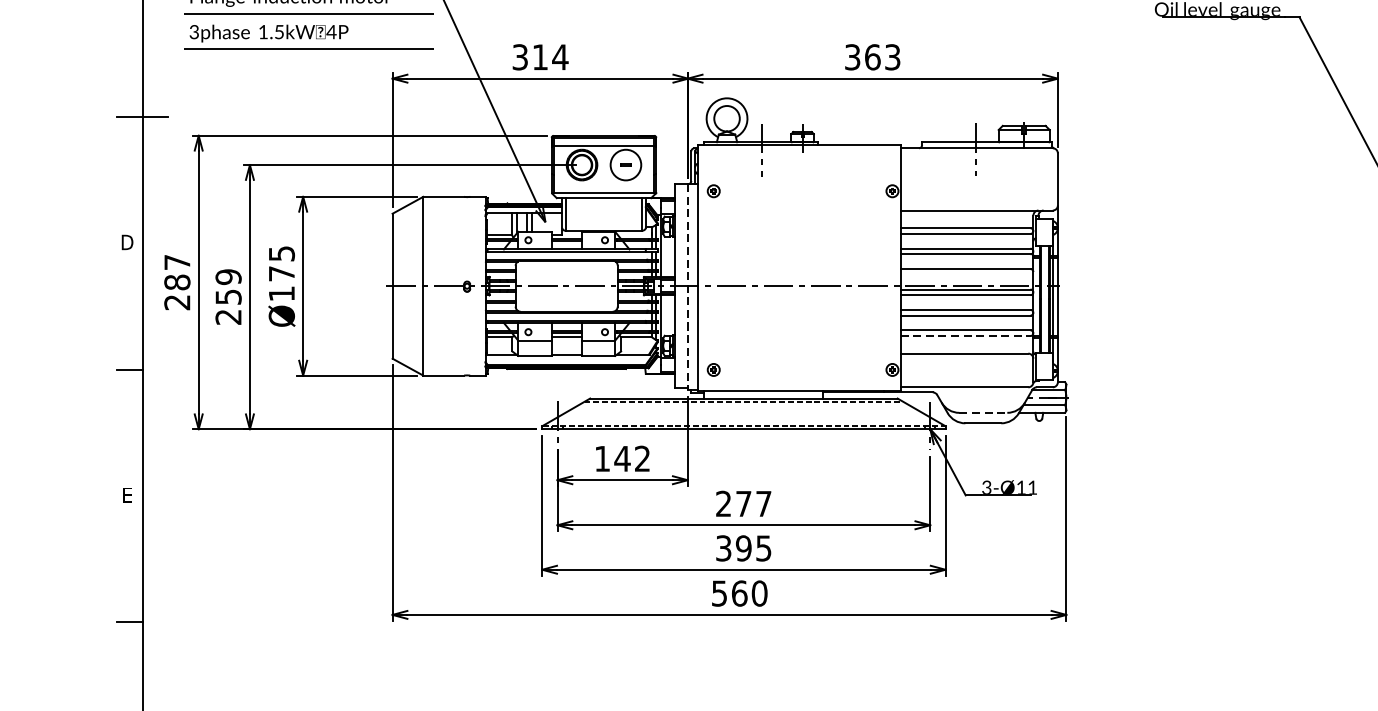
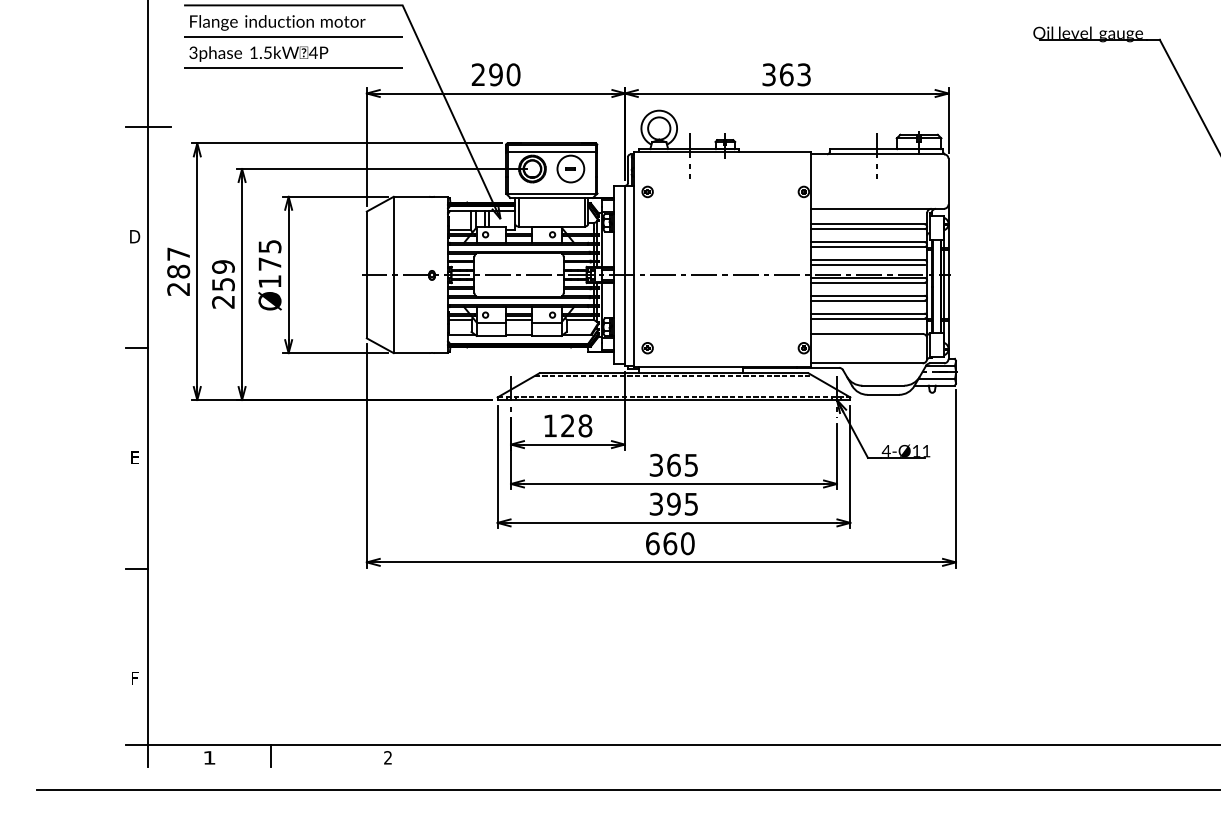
text: (539, 56) -> (495, 74), 314 -> 290
line: (965, 274) -> (867, 264), added
line: (687, 287) -> (624, 276), dashed -> solid
line: (965, 335) -> (867, 318), dashed -> solid
line: (983, 412) -> (883, 385), dashed -> solid
text: (632, 458) -> (576, 425), 142 -> 128
text: (985, 486) -> (885, 450), 3-Ø11 -> 4-Ø11
text: (743, 502) -> (673, 464), 277 -> 365
text: (719, 593) -> (652, 543), 560 -> 660

